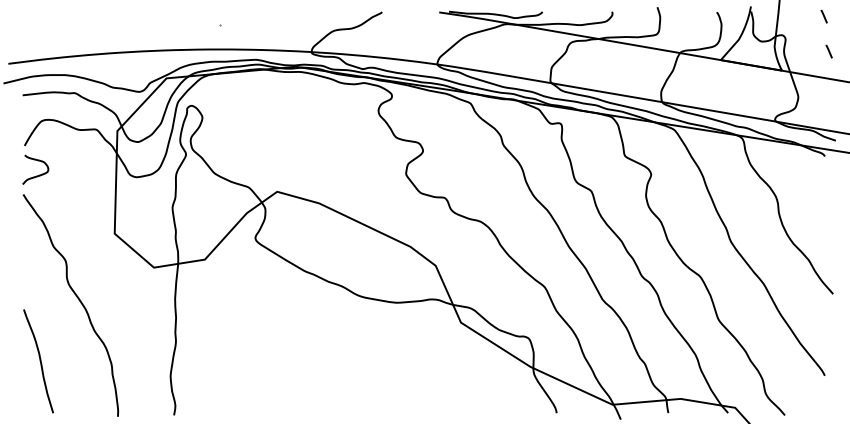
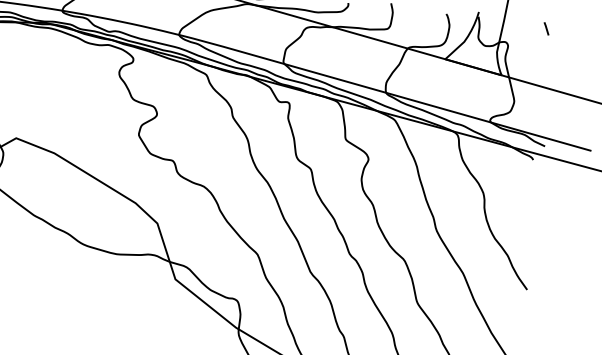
line: (828, 51) -> (547, 61), removed

